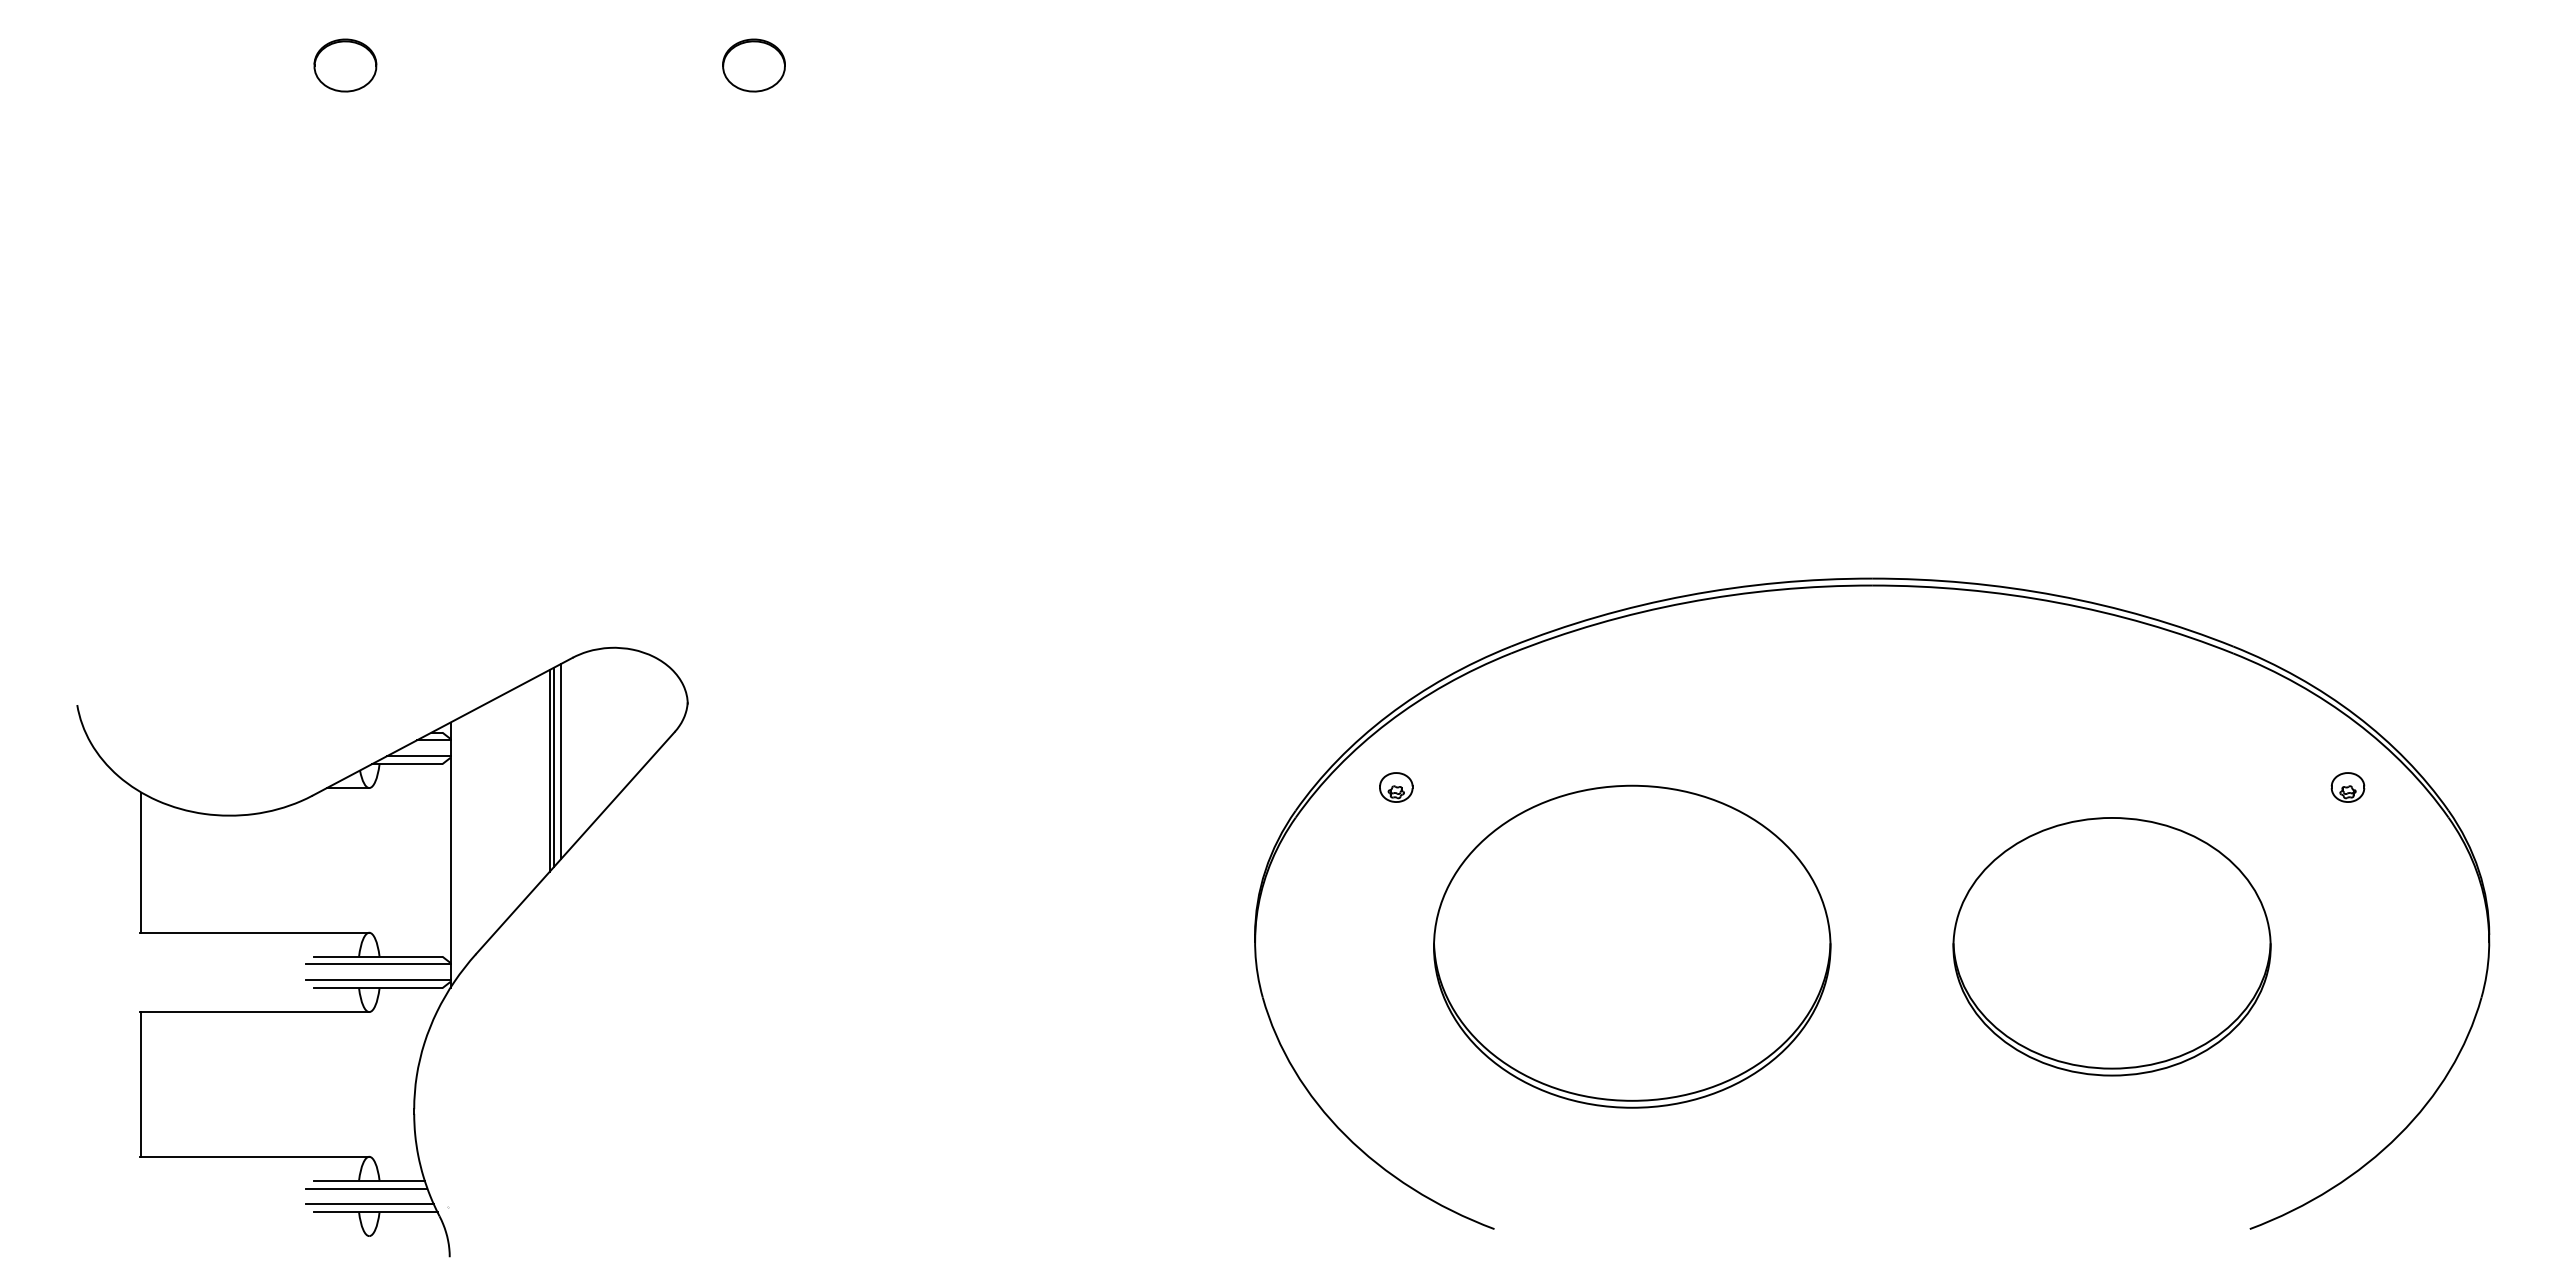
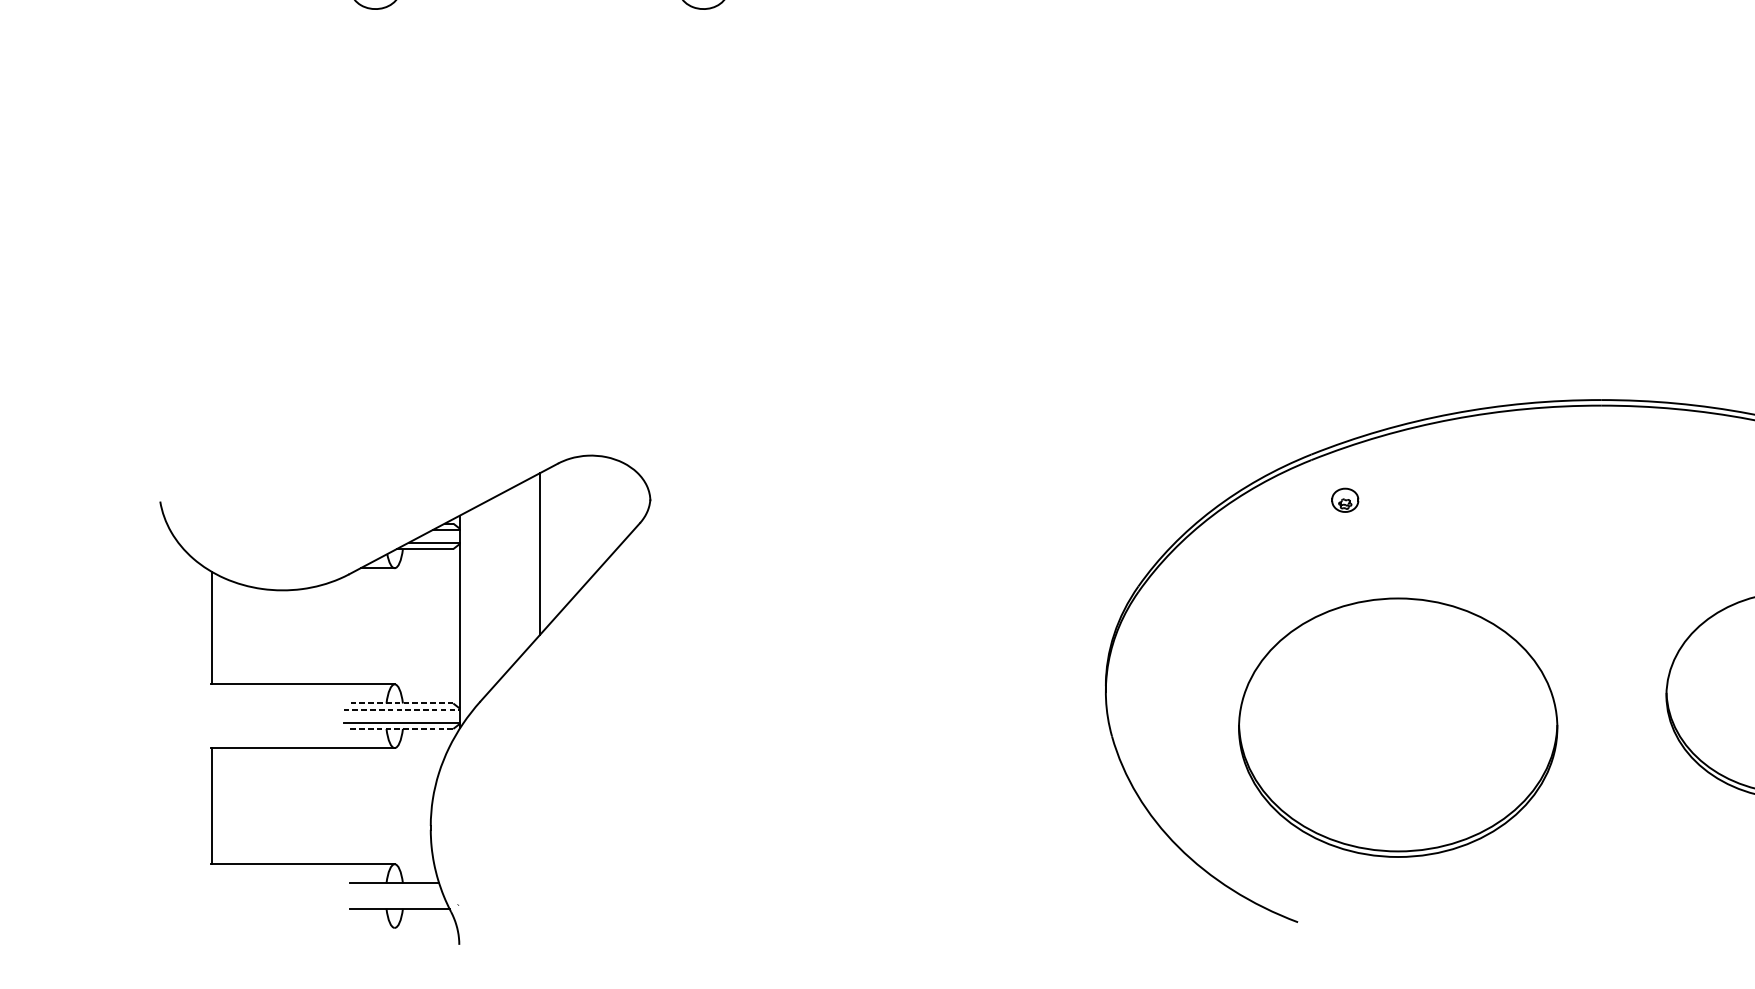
line: (561, 760) -> (549, 546), removed
line: (553, 767) -> (542, 551), removed
part: (1396, 787) -> (1345, 500), moved
part: (1632, 946) -> (1398, 727), moved
line: (377, 956) -> (401, 703), solid -> dashed
line: (378, 964) -> (402, 709), solid -> dashed
line: (378, 988) -> (402, 729), solid -> dashed
line: (366, 1188) -> (392, 889), removed
line: (369, 1204) -> (394, 902), removed

